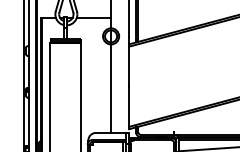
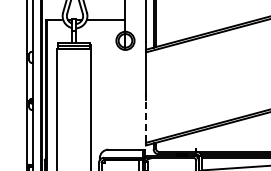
line: (111, 88) -> (125, 99), removed
line: (128, 107) -> (145, 120), solid -> dashed

